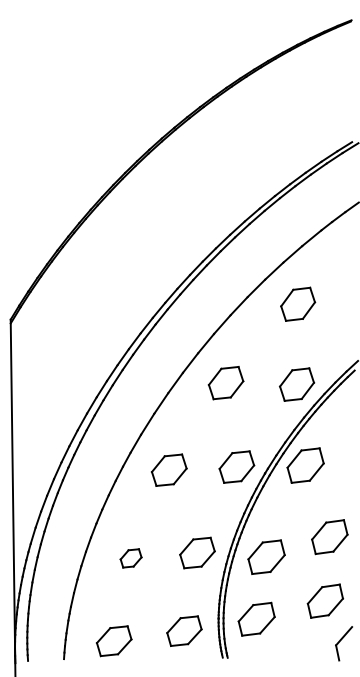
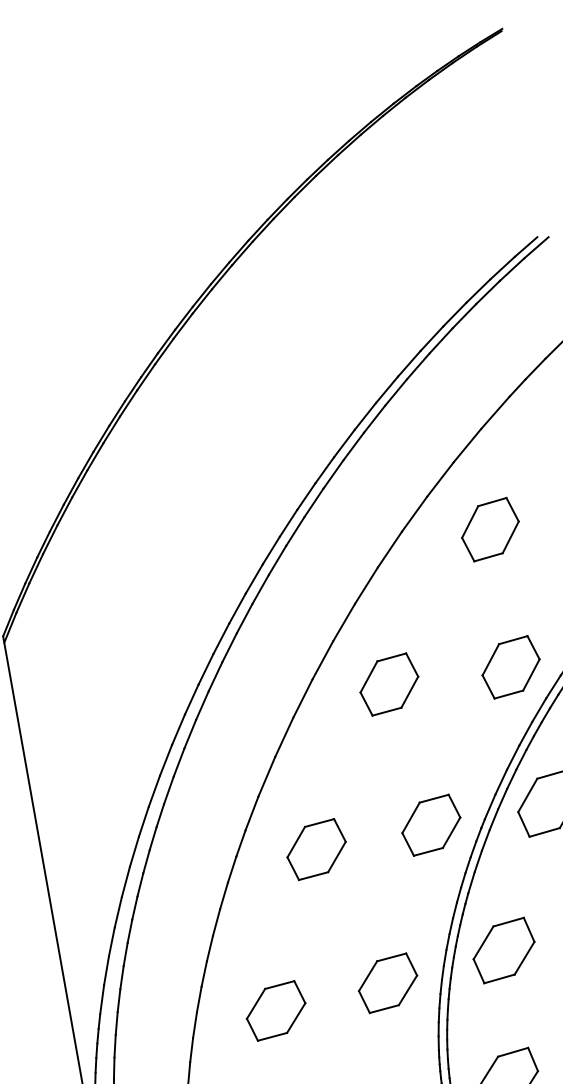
part: (266, 556) -> (503, 949), moved
part: (130, 558) -> (274, 1011), size x1.67

